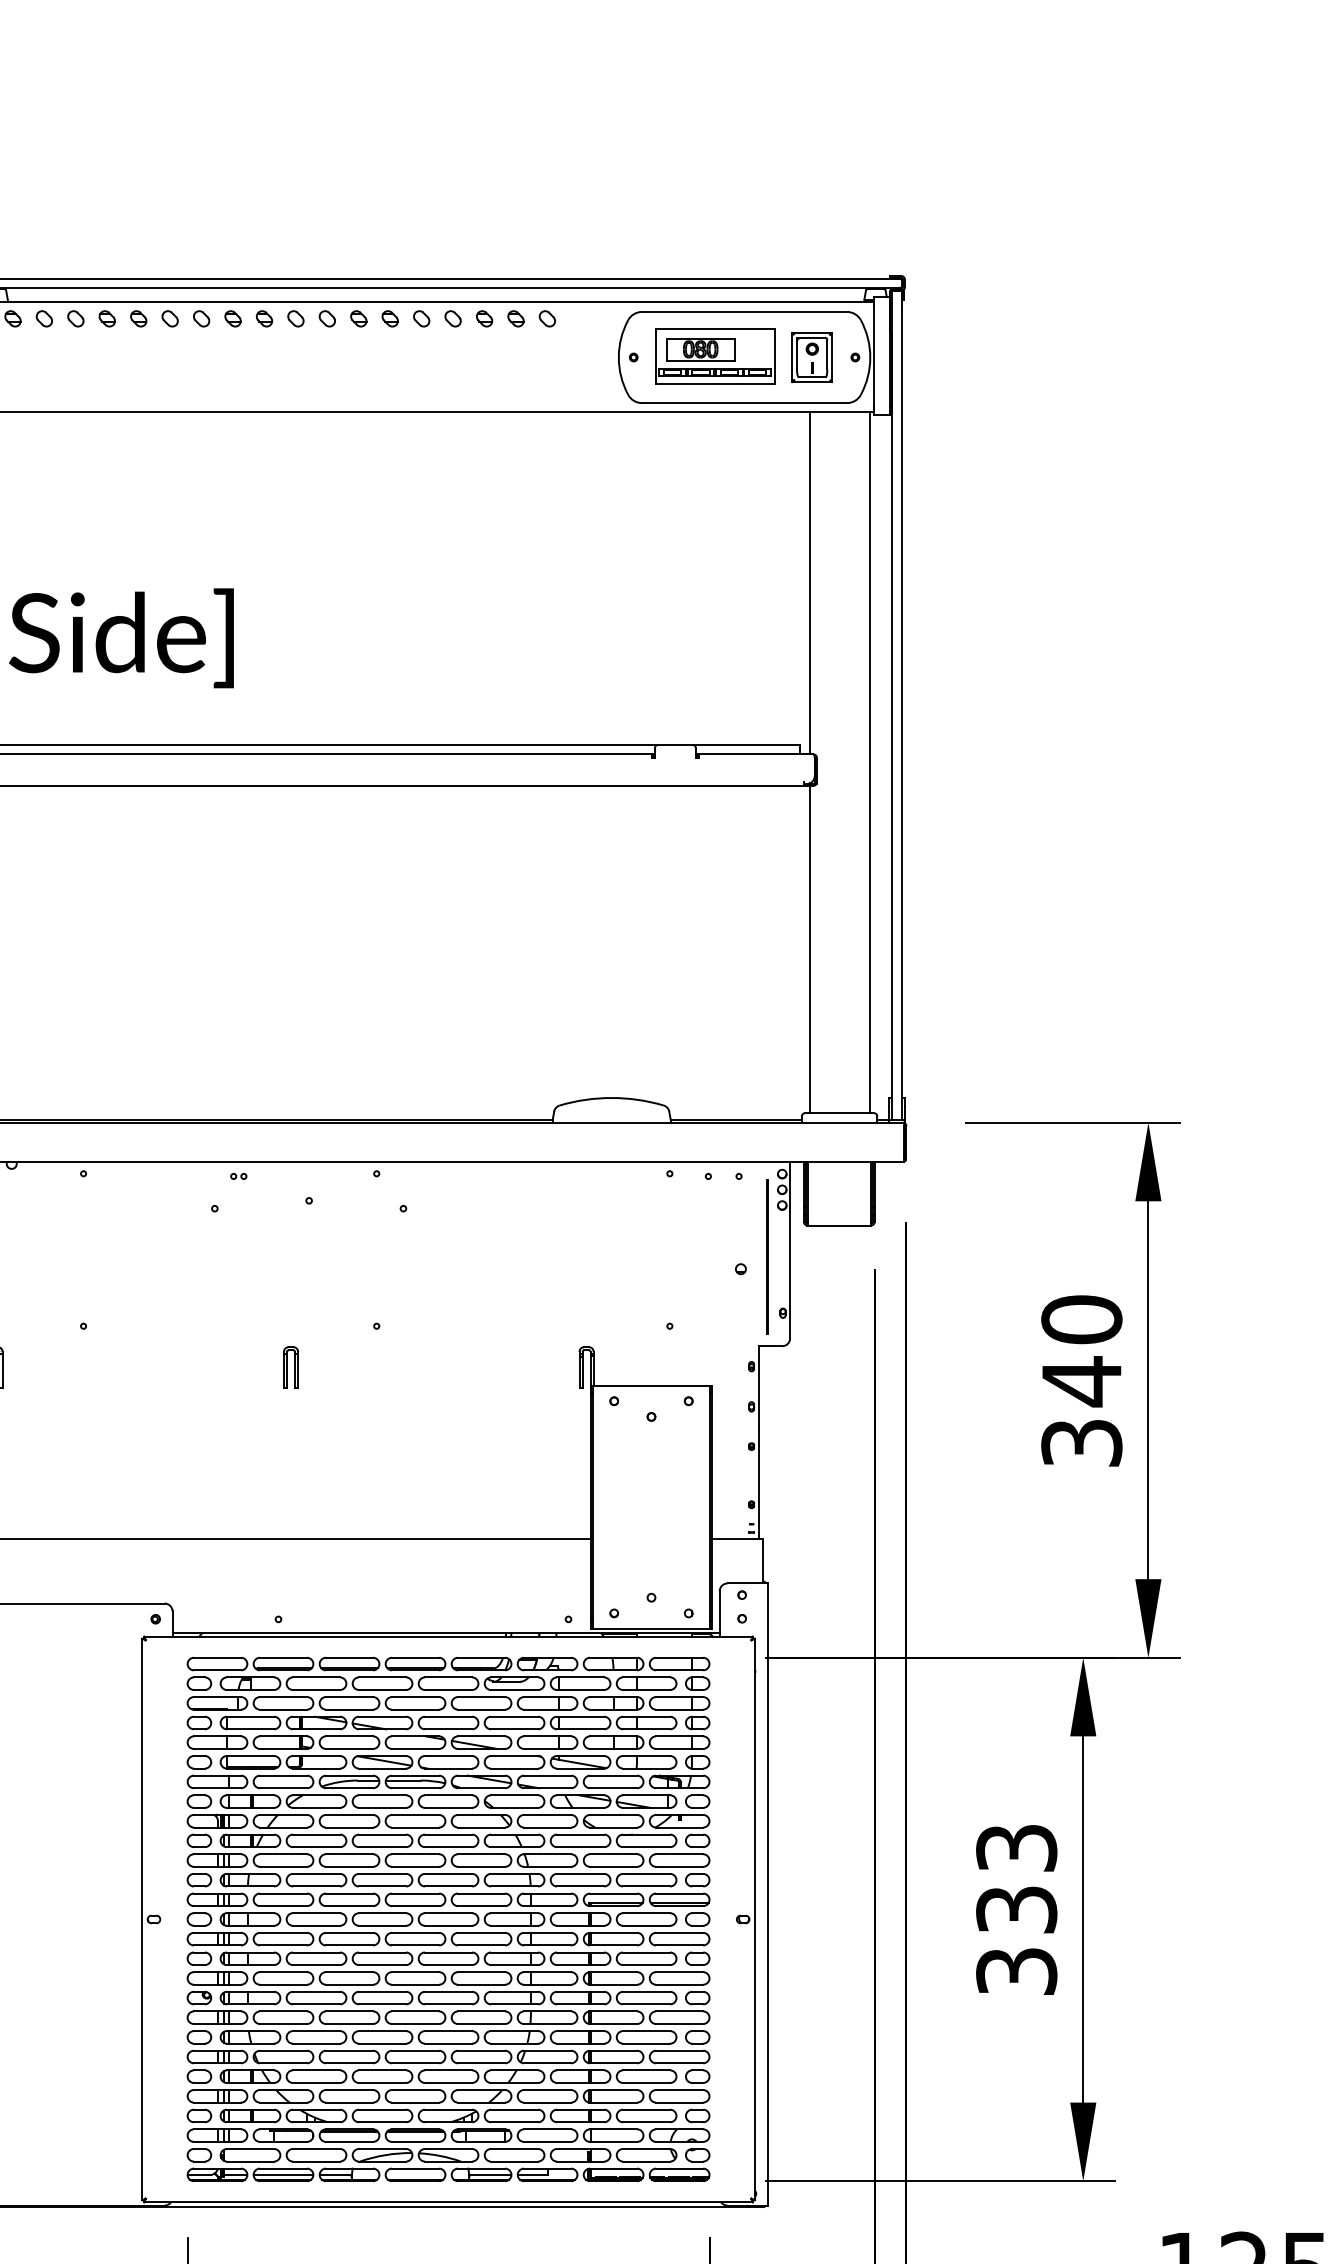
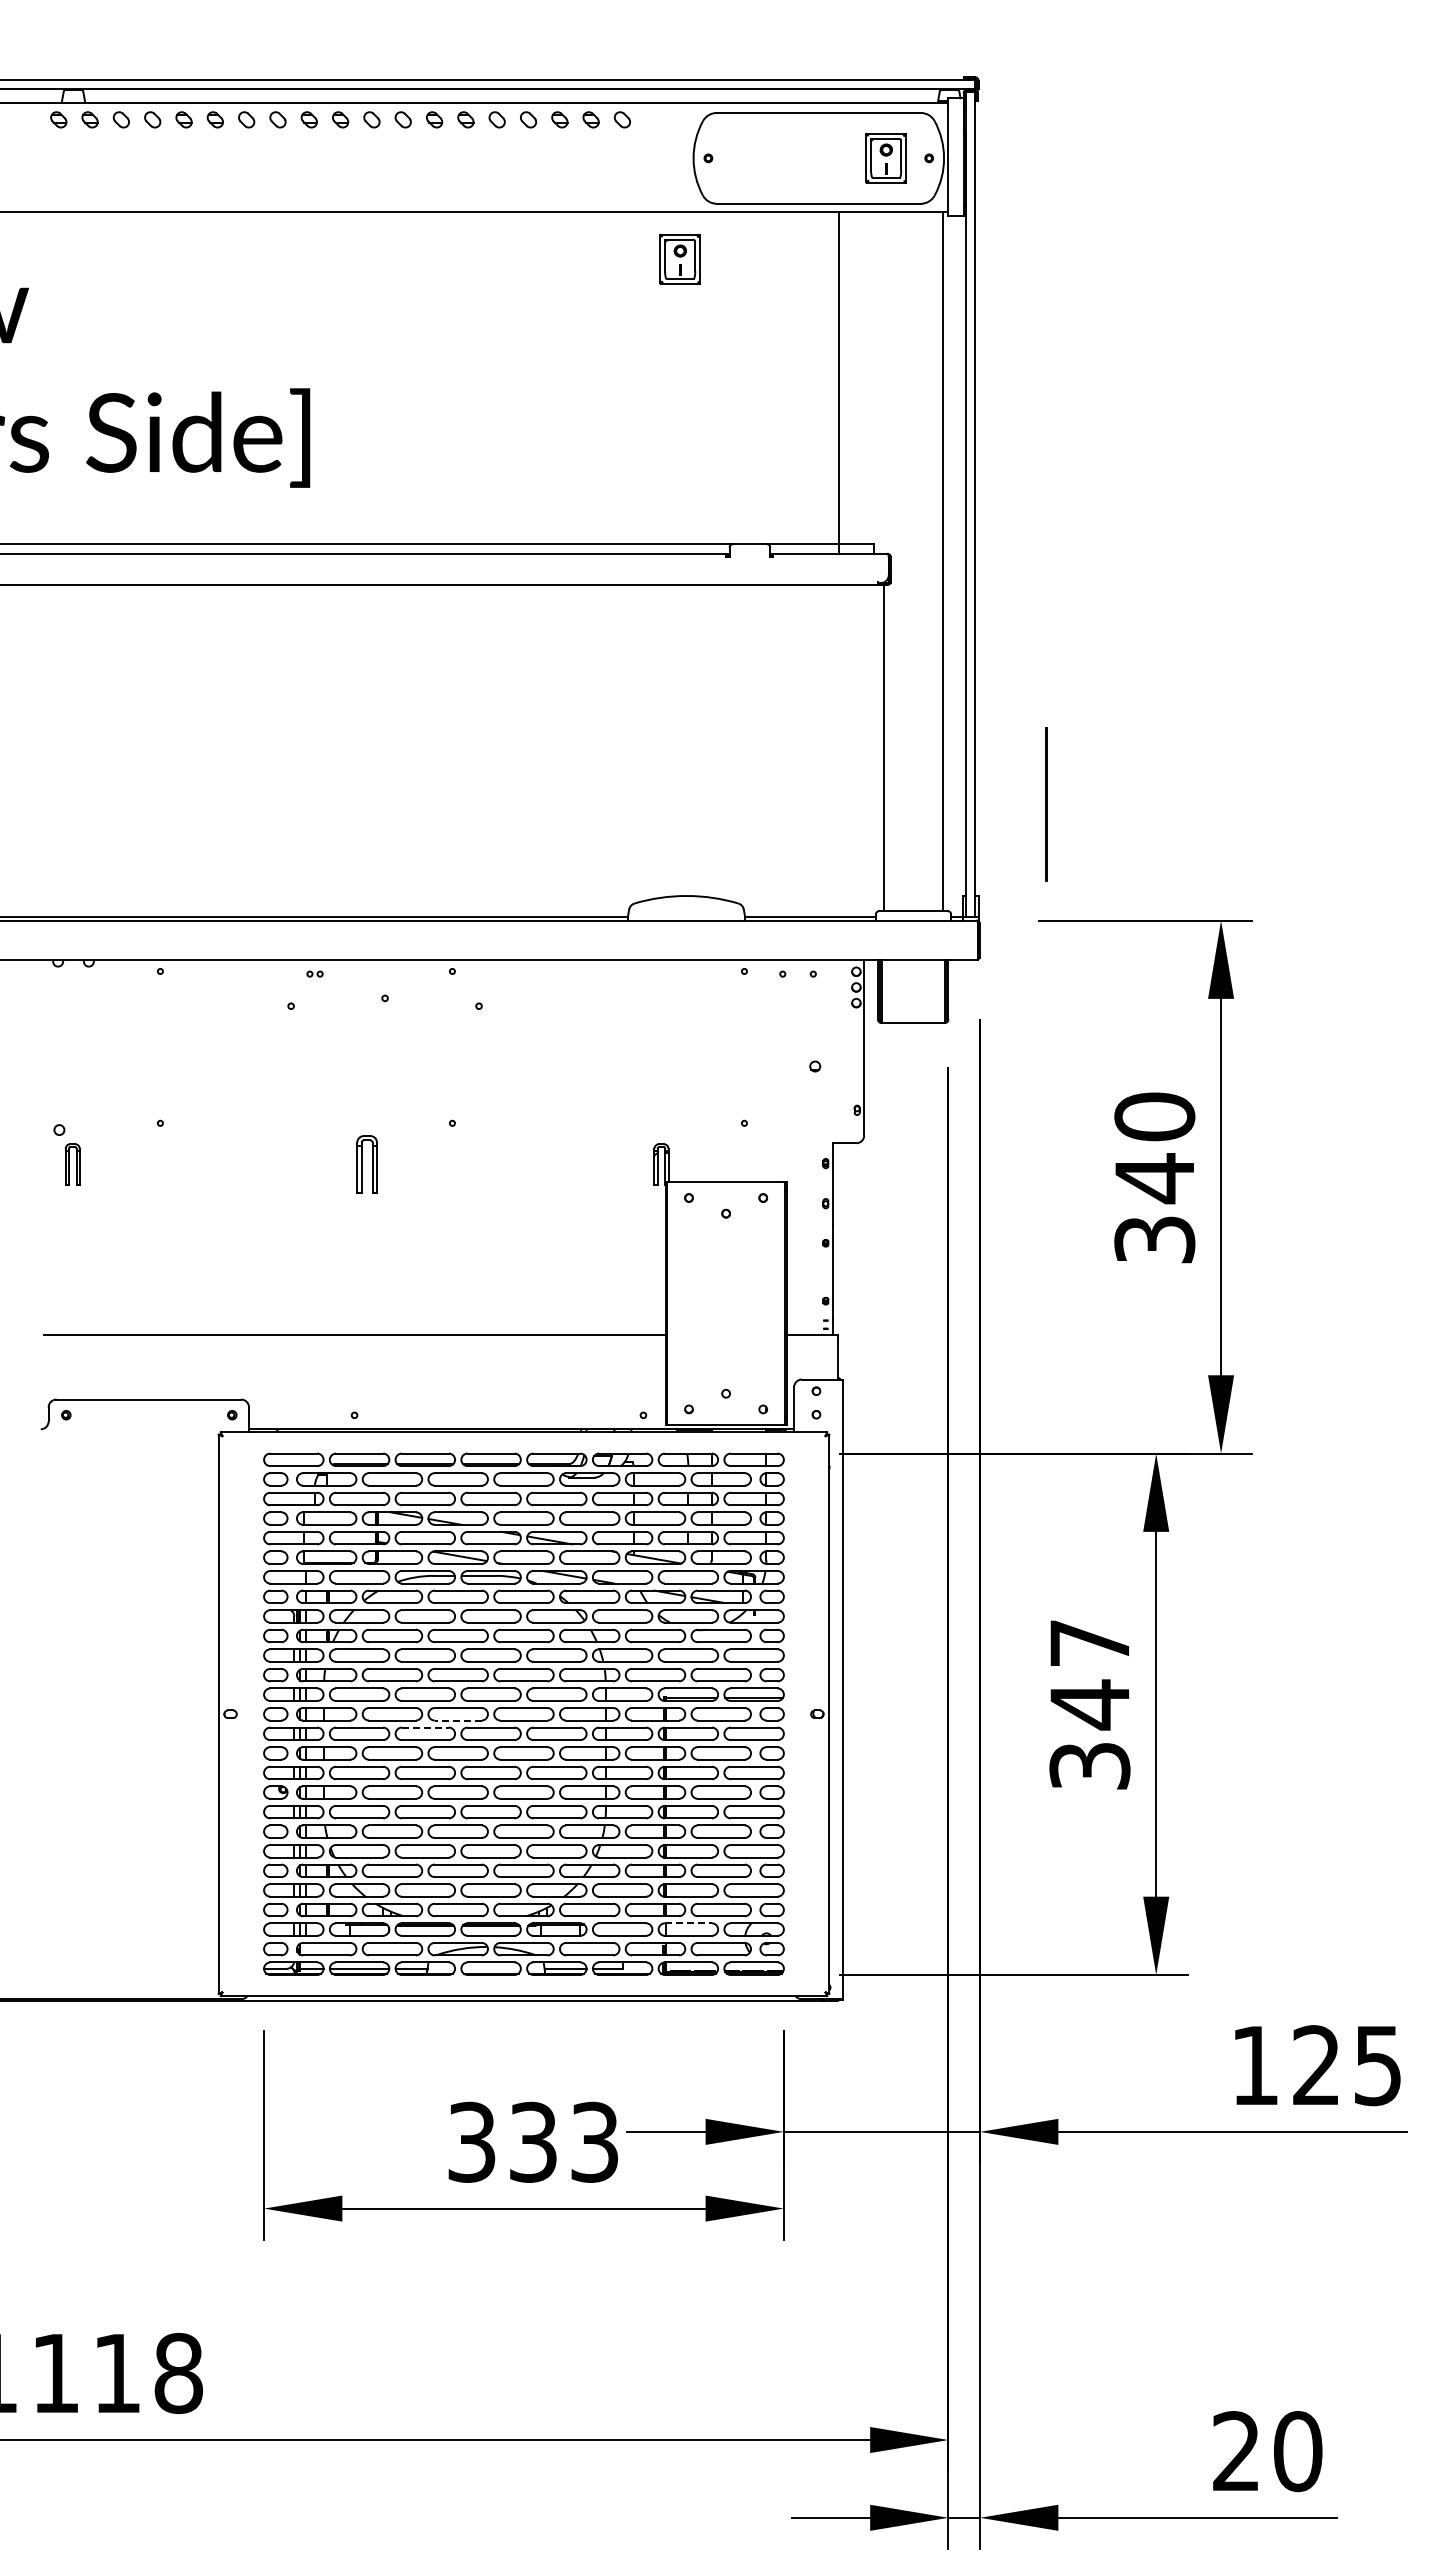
part: (715, 356) -> (789, 157), removed
part: (604, 458) -> (679, 258), added
line: (809, 582) -> (838, 382), moved
line: (768, 1257) -> (1046, 804), moved
part: (290, 1367) -> (366, 1164), size x1.4
text: (1016, 1880) -> (1089, 1675), 333 -> 347
line: (381, 1925) -> (457, 1720), solid -> dashed
line: (349, 1932) -> (425, 1727), solid -> dashed
line: (613, 2129) -> (688, 1923), solid -> dashed

